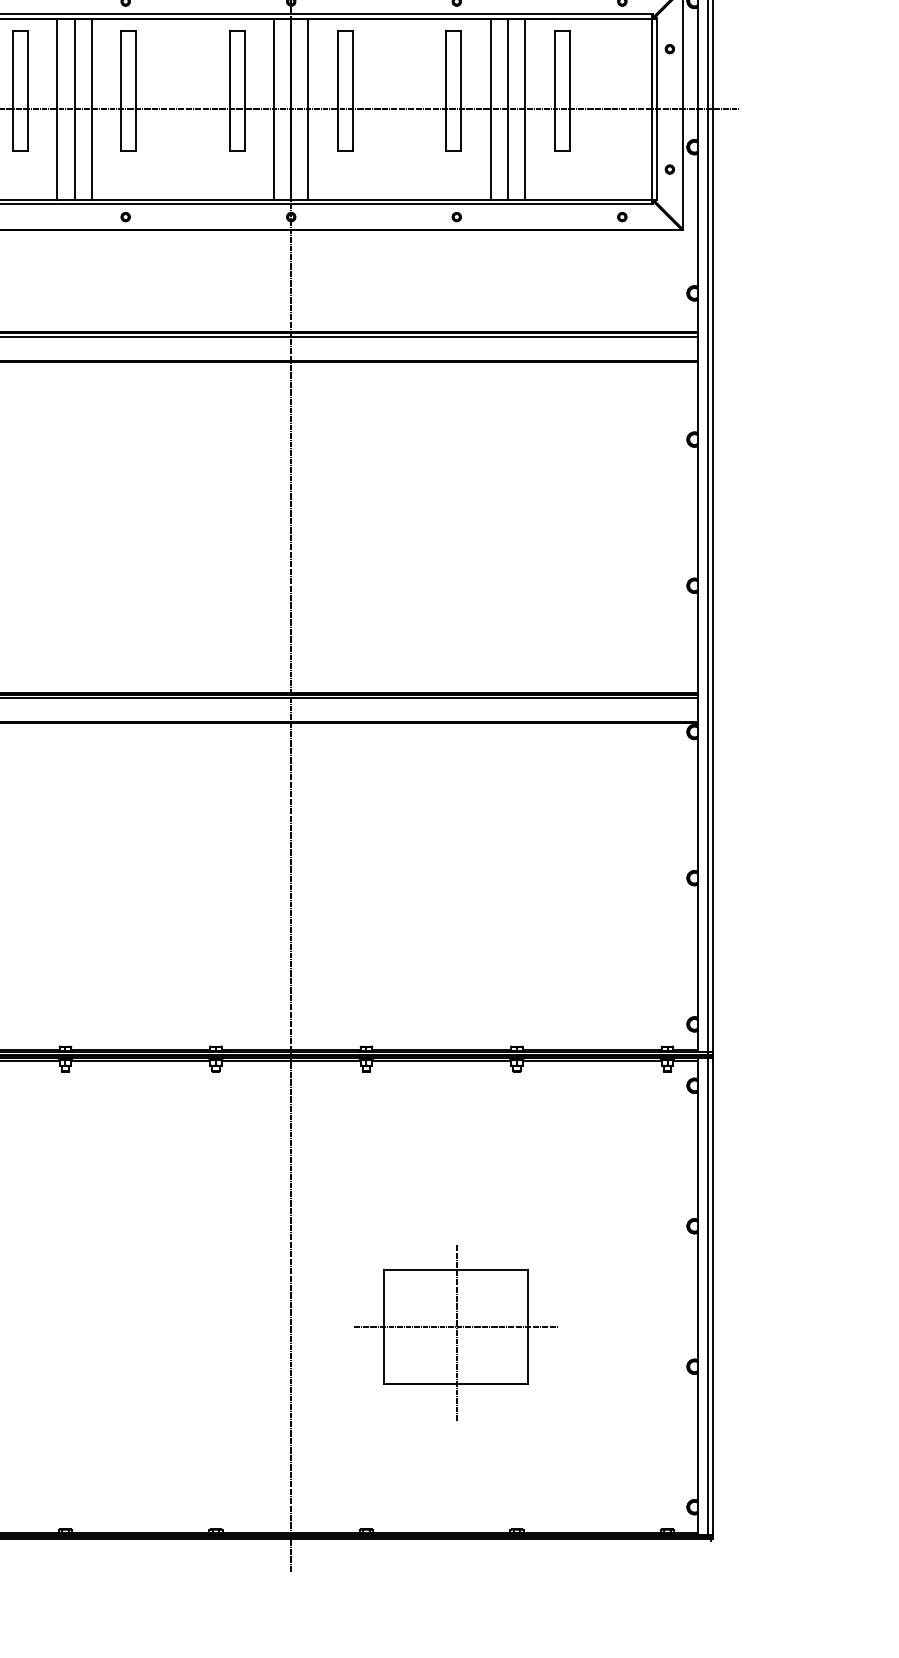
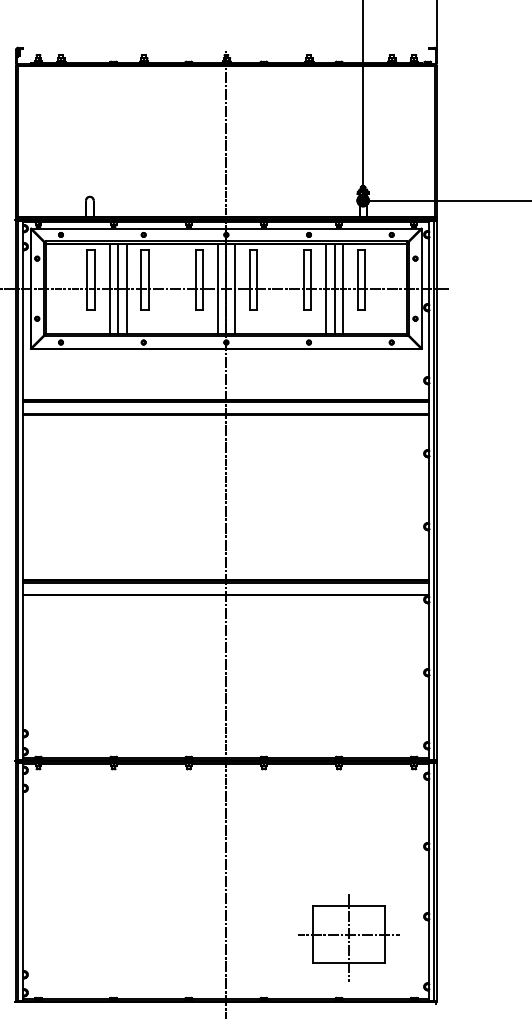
part: (455, 1332) -> (348, 937), moved

